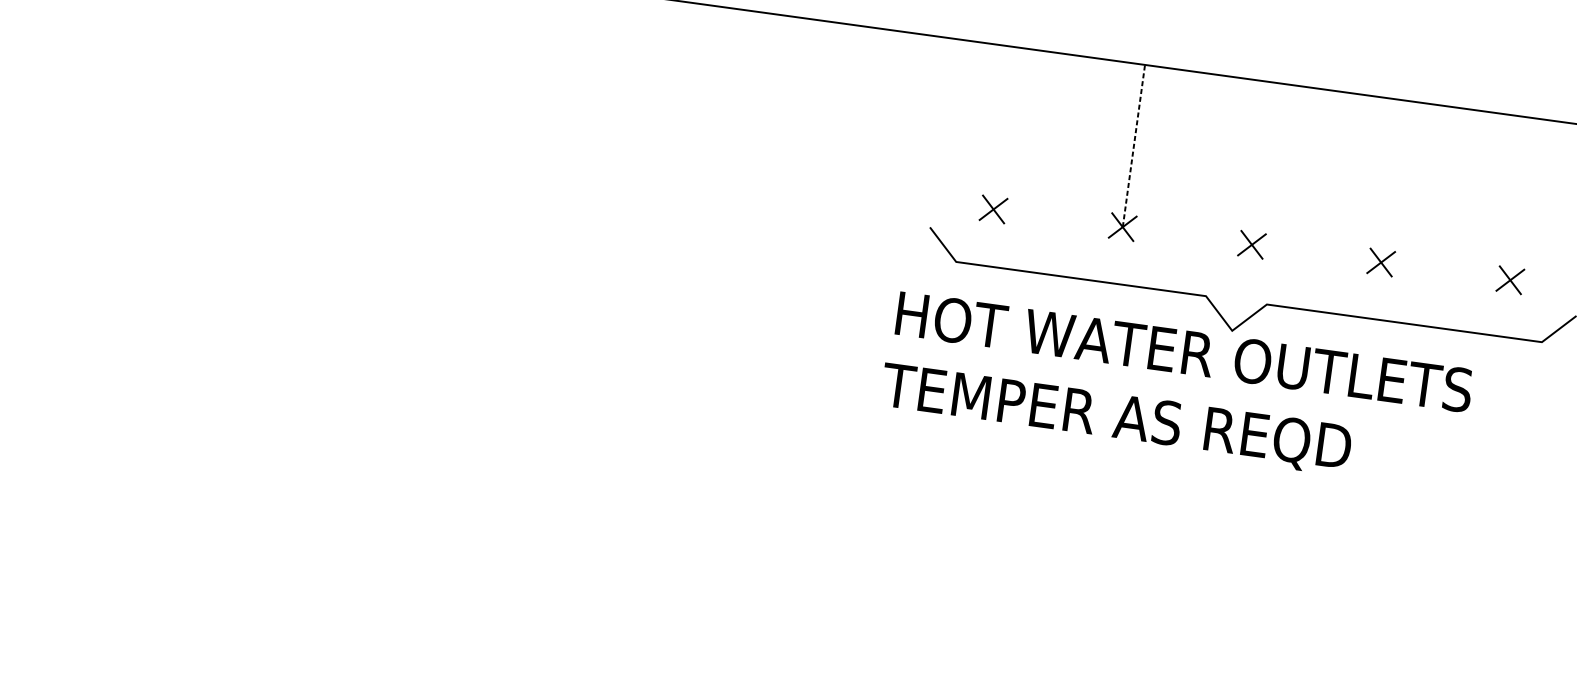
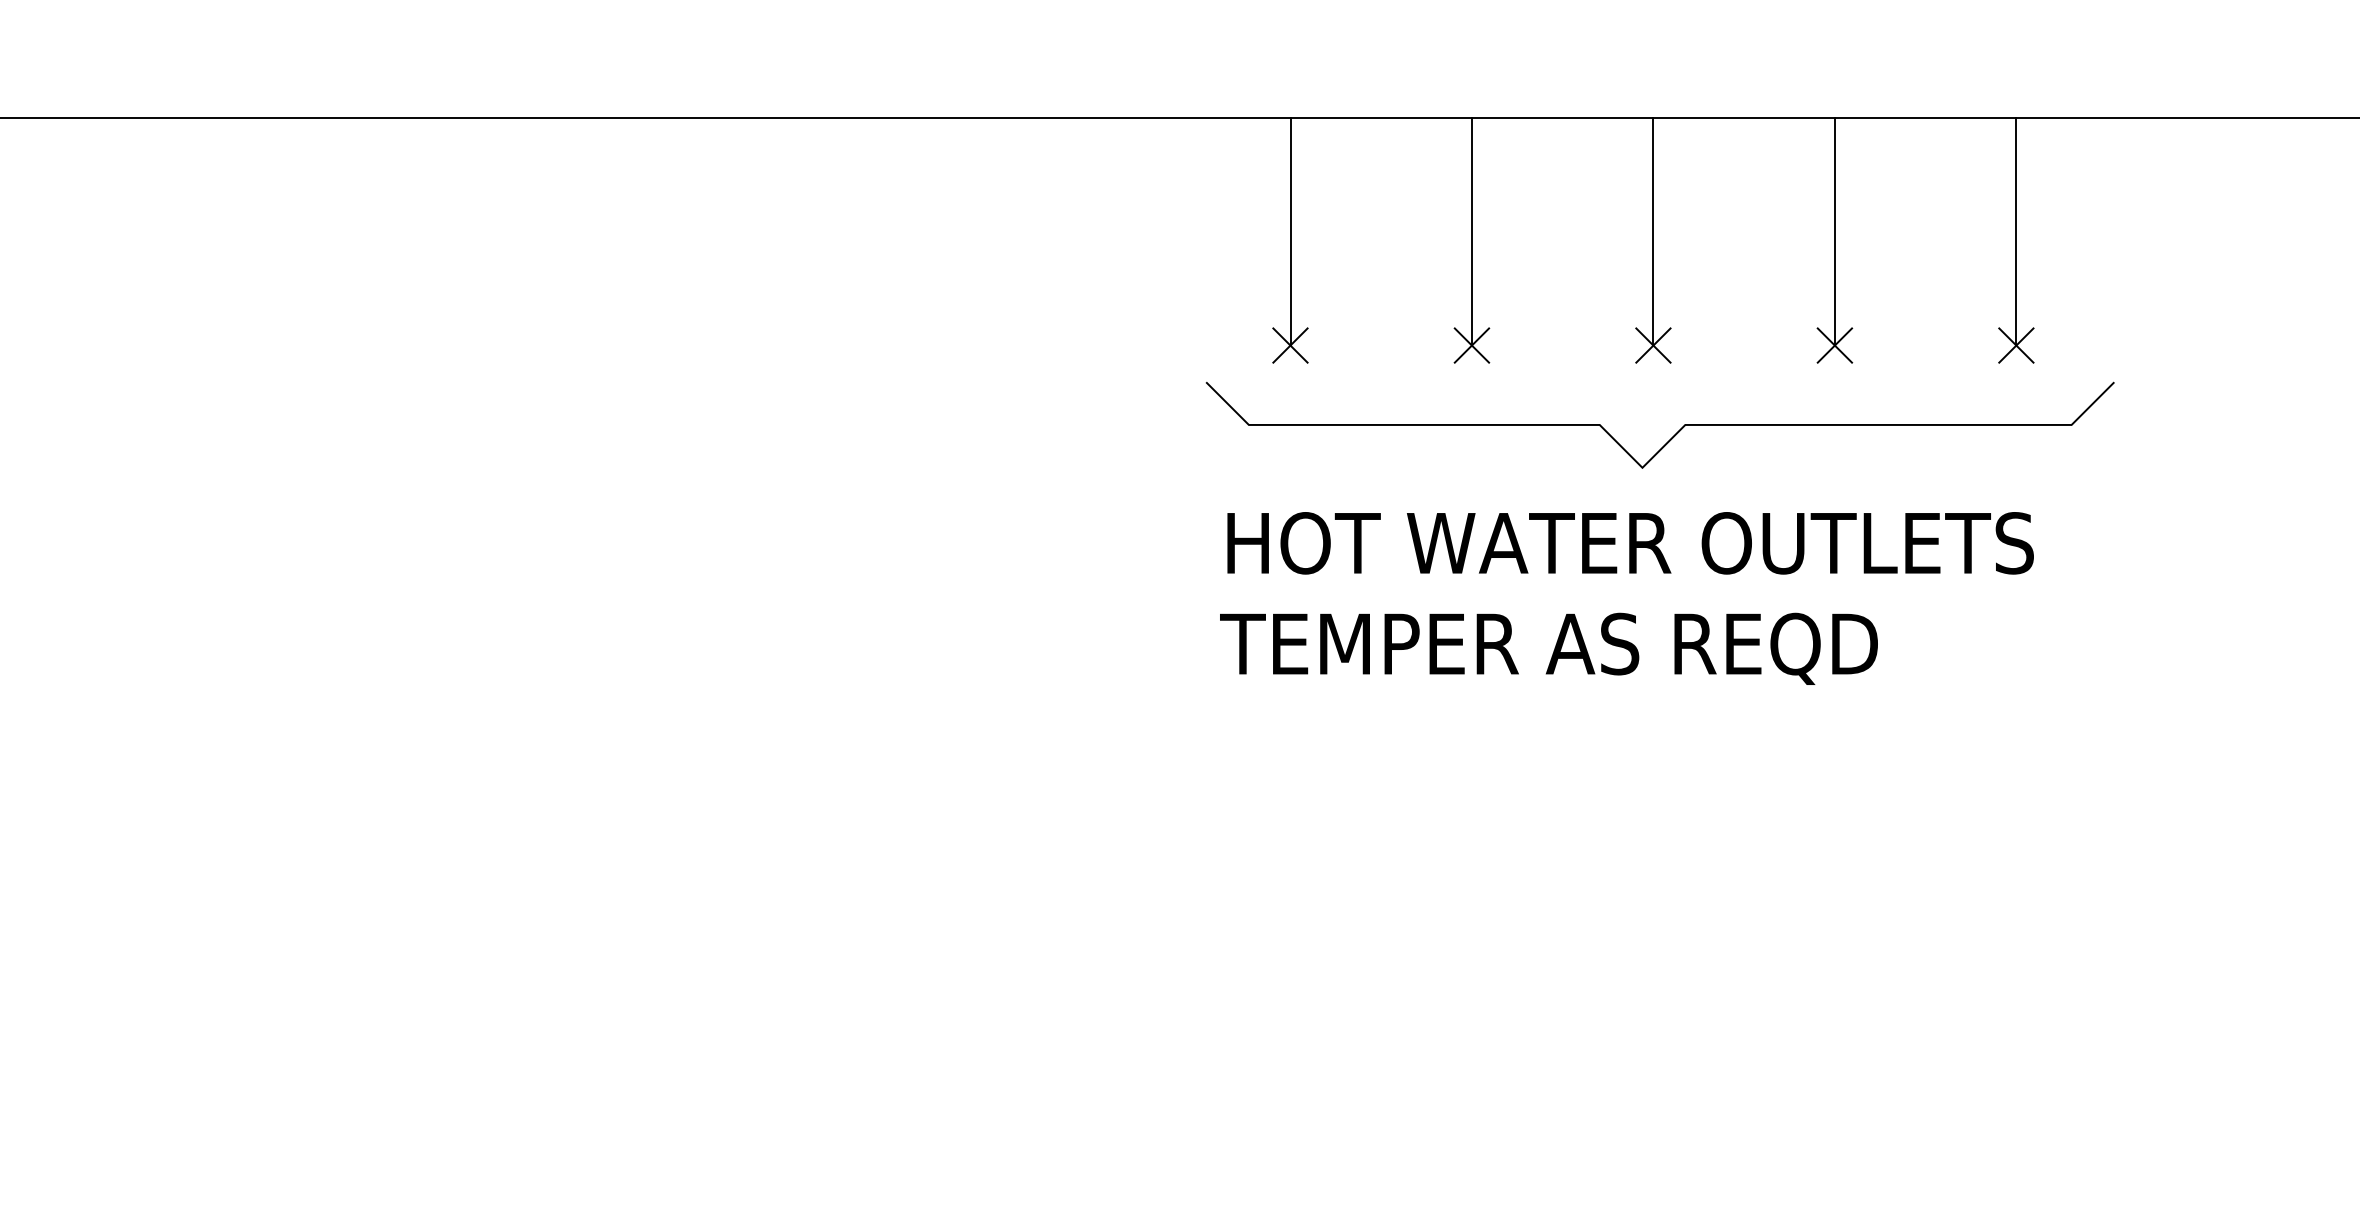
line: (1004, 128) -> (1290, 231), added
line: (1134, 146) -> (1472, 231), dashed -> solid
line: (1263, 163) -> (1653, 231), added
line: (1392, 181) -> (1834, 231), added
line: (1521, 199) -> (2016, 231), added
text: (1176, 391) -> (1626, 598), moved

